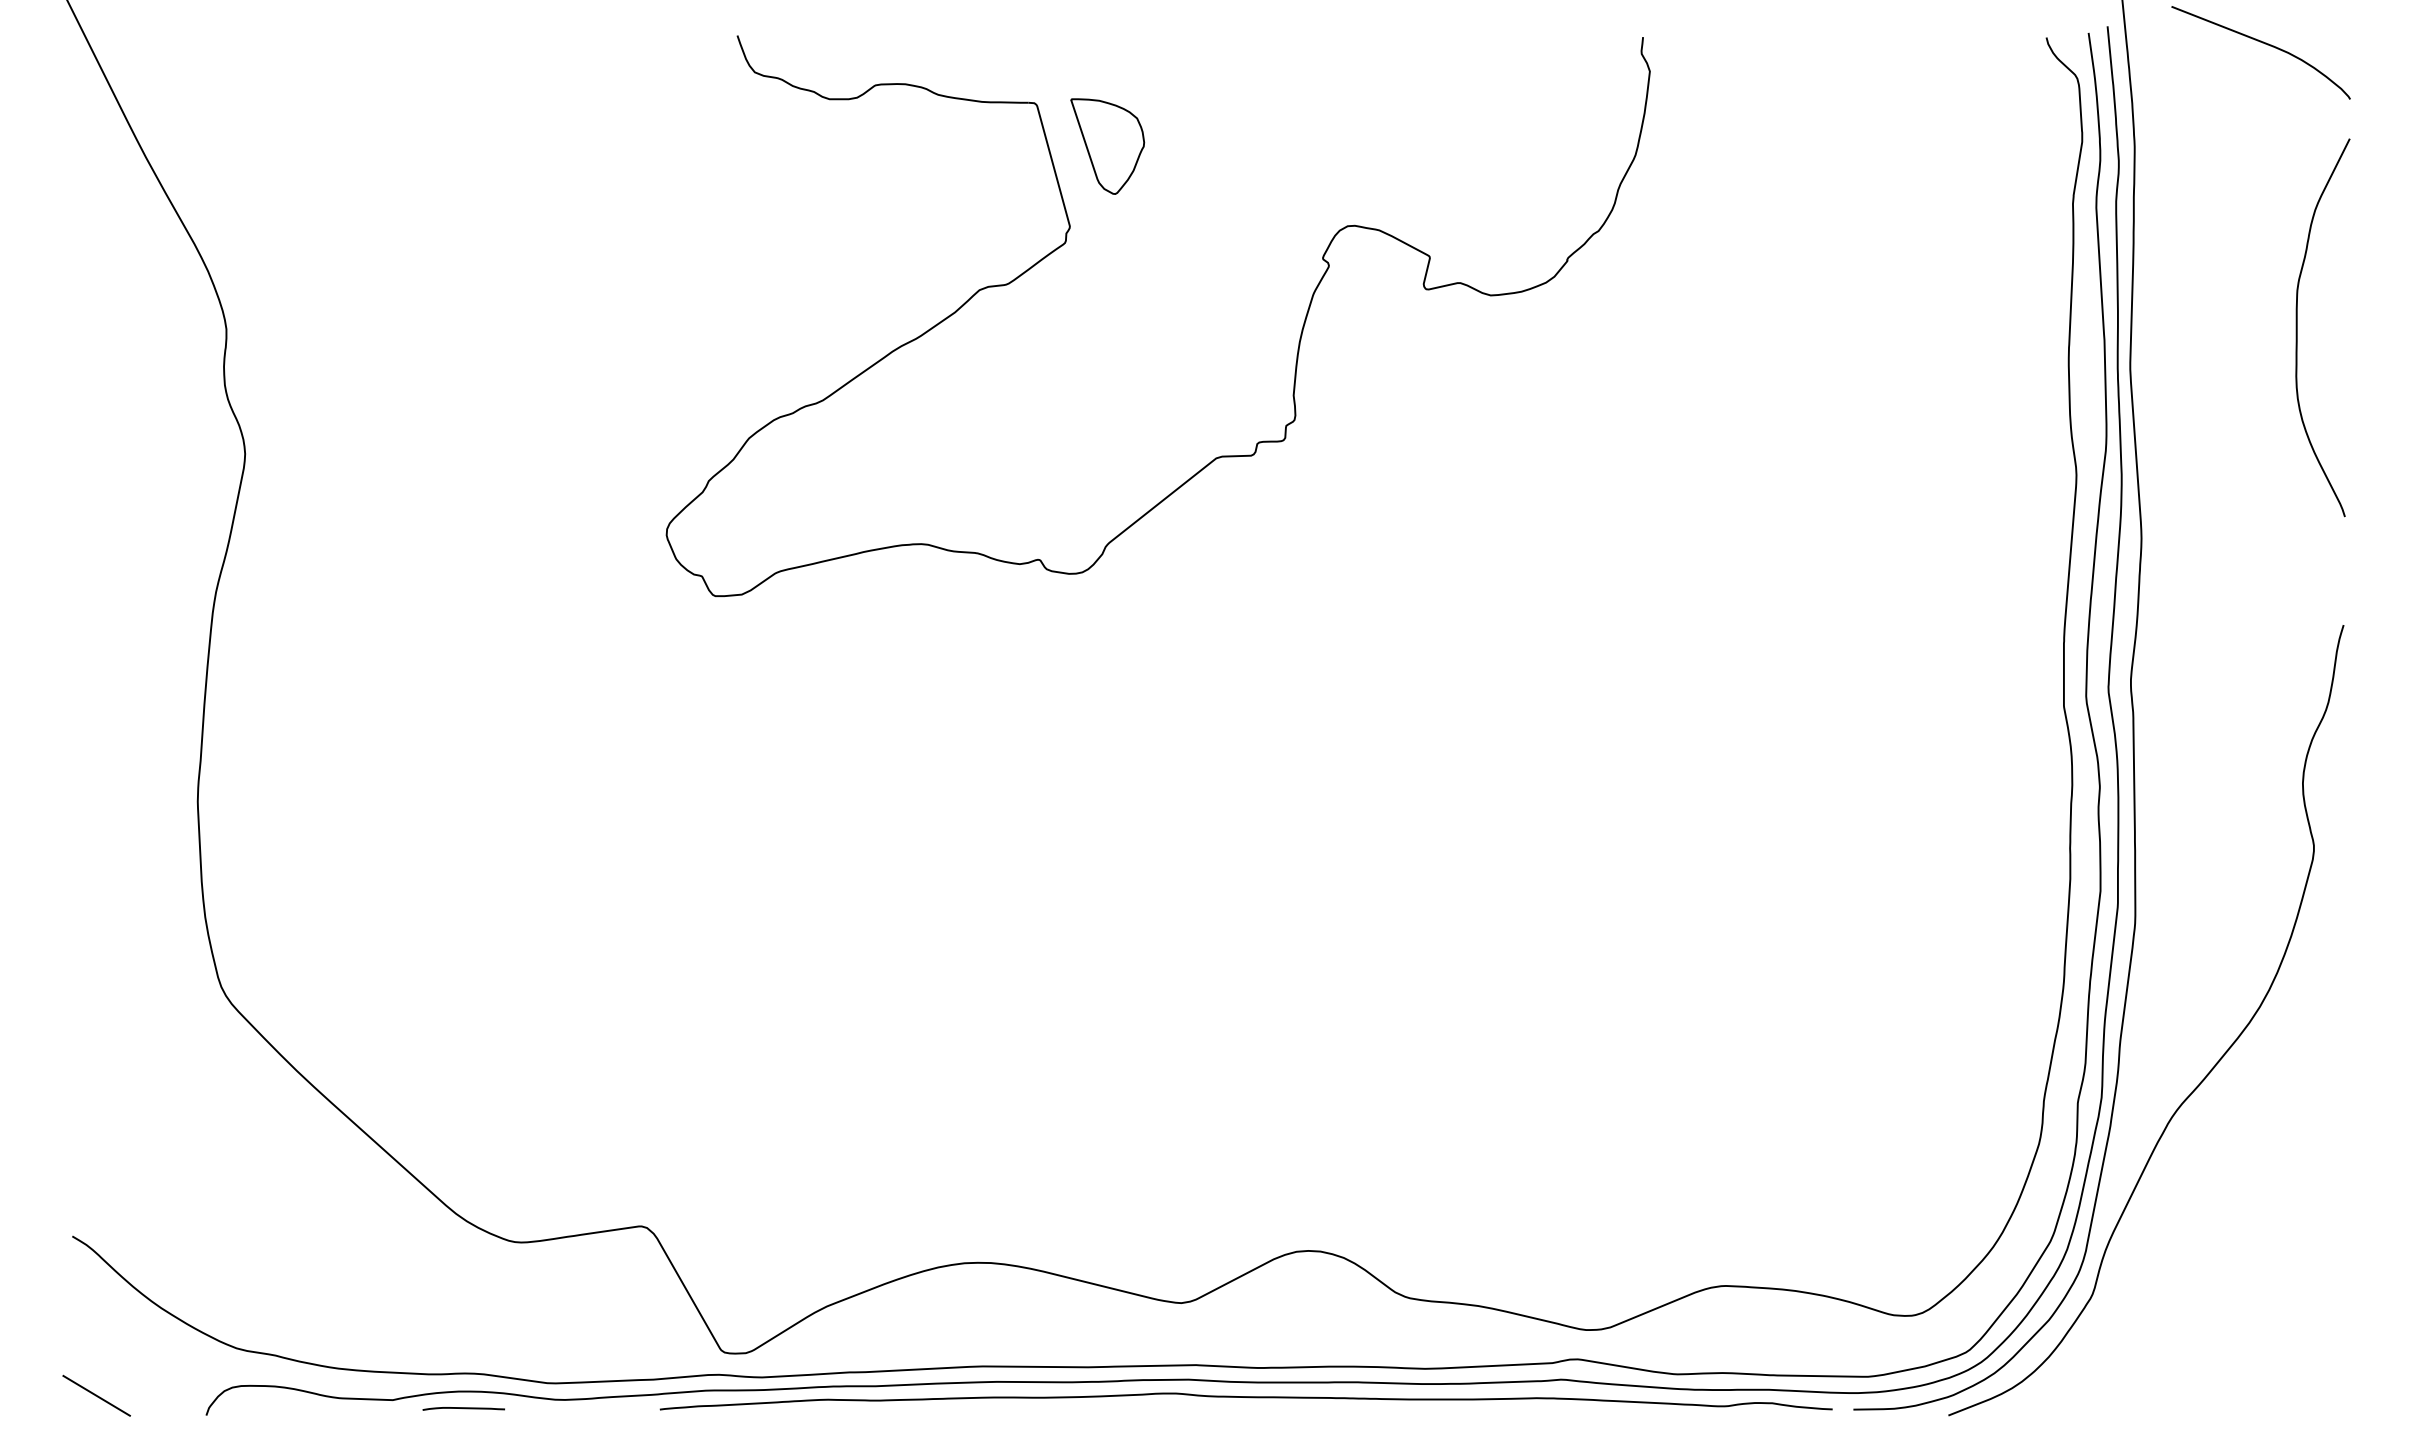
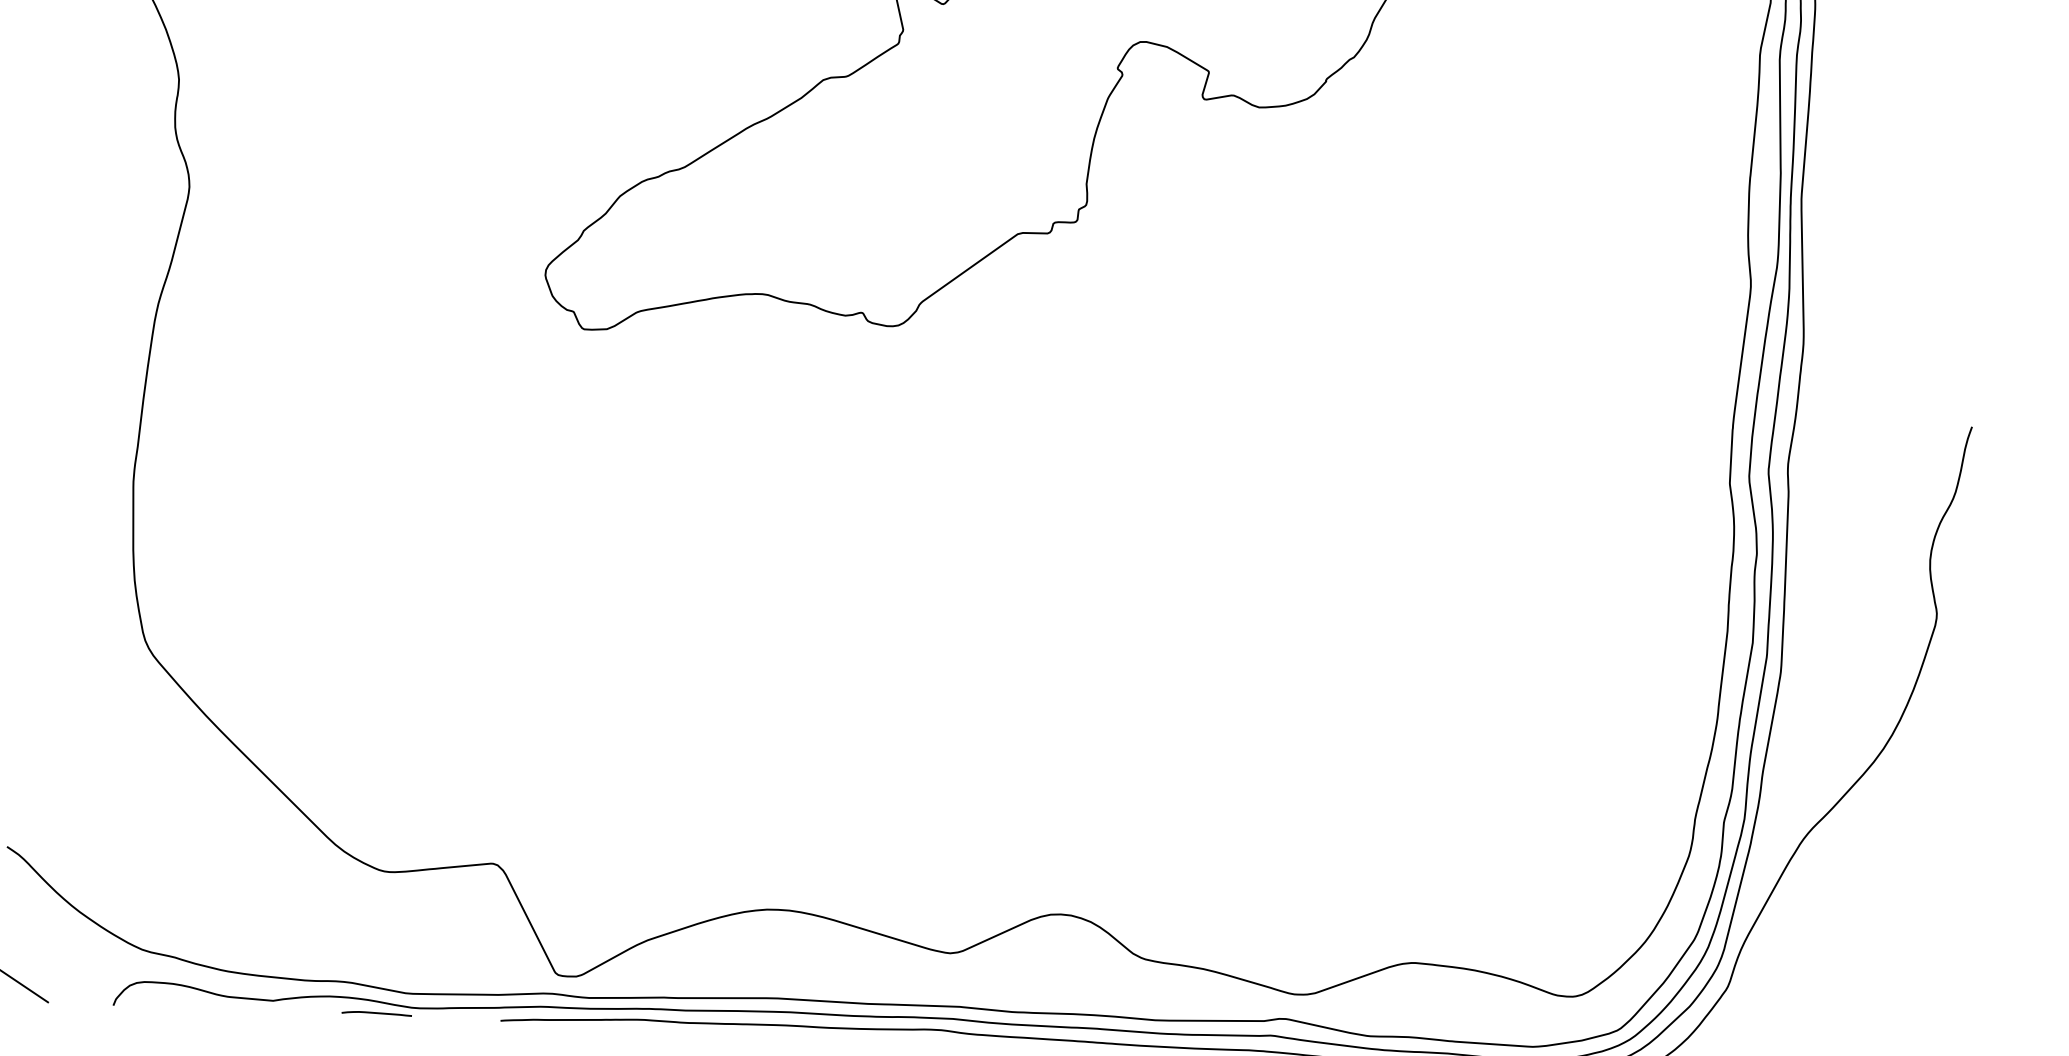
curve: (2297, 327) -> (1946, 170), removed
line: (463, 1408) -> (376, 1013), moved

